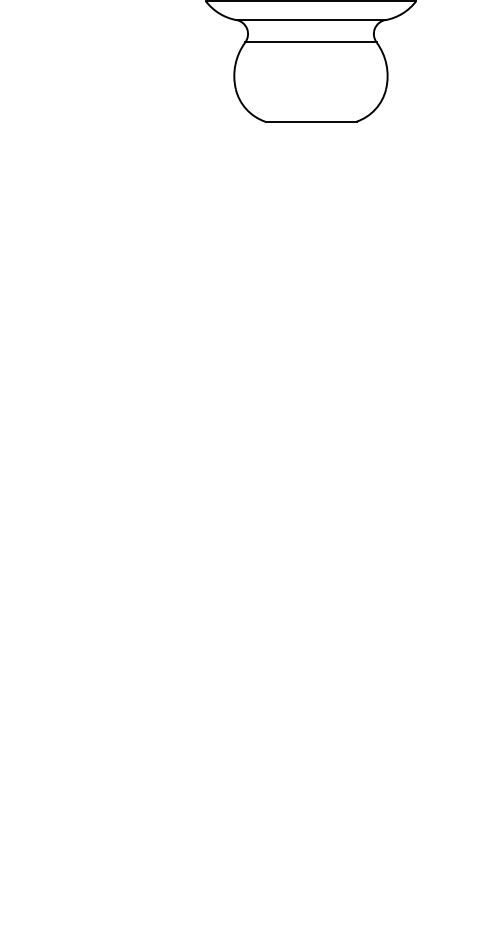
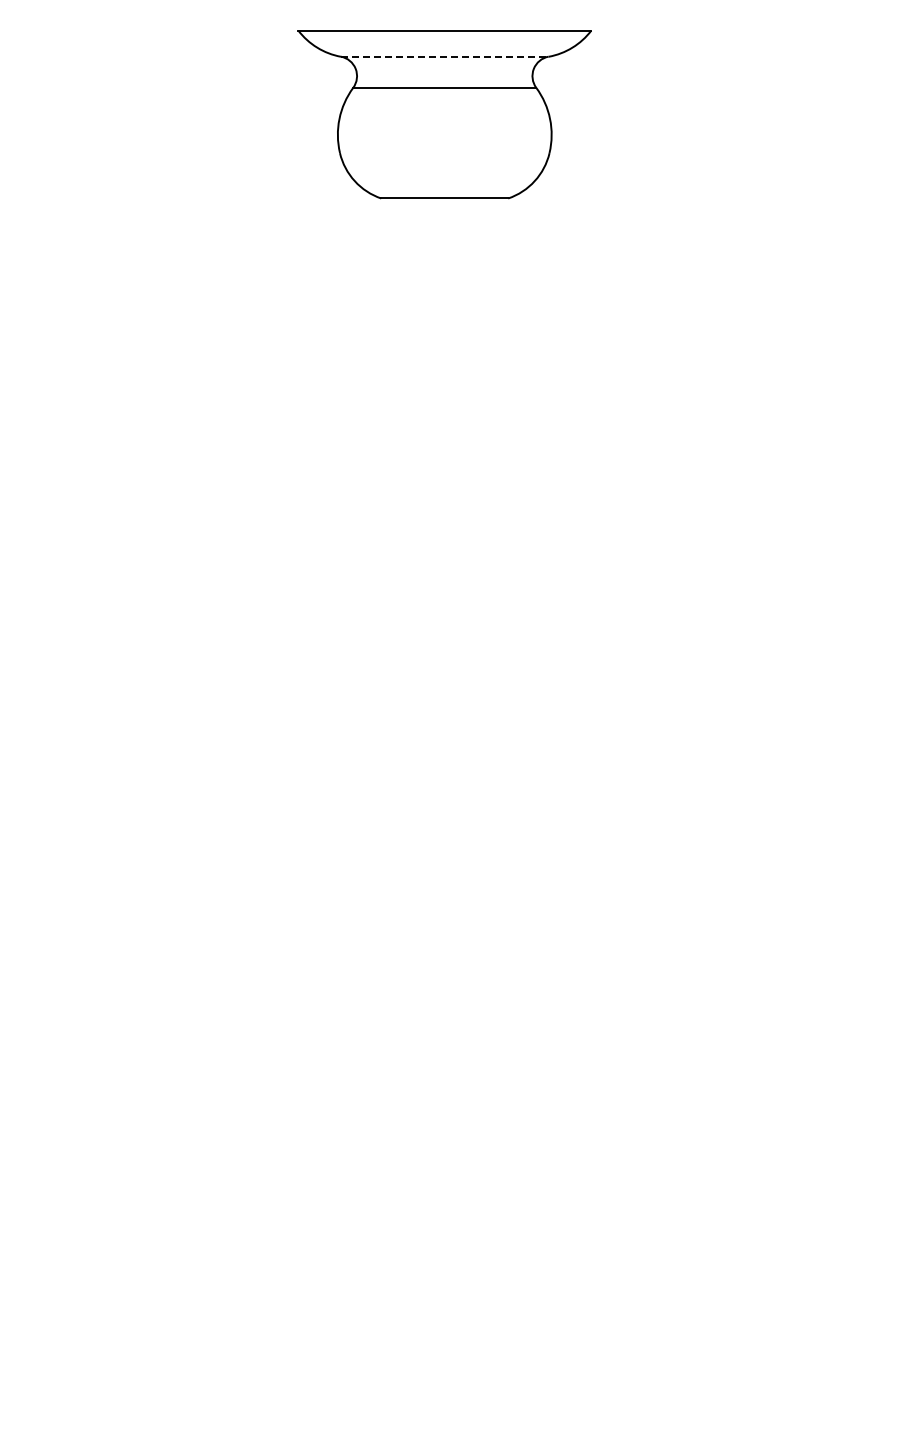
line: (310, 19) -> (444, 56), solid -> dashed

